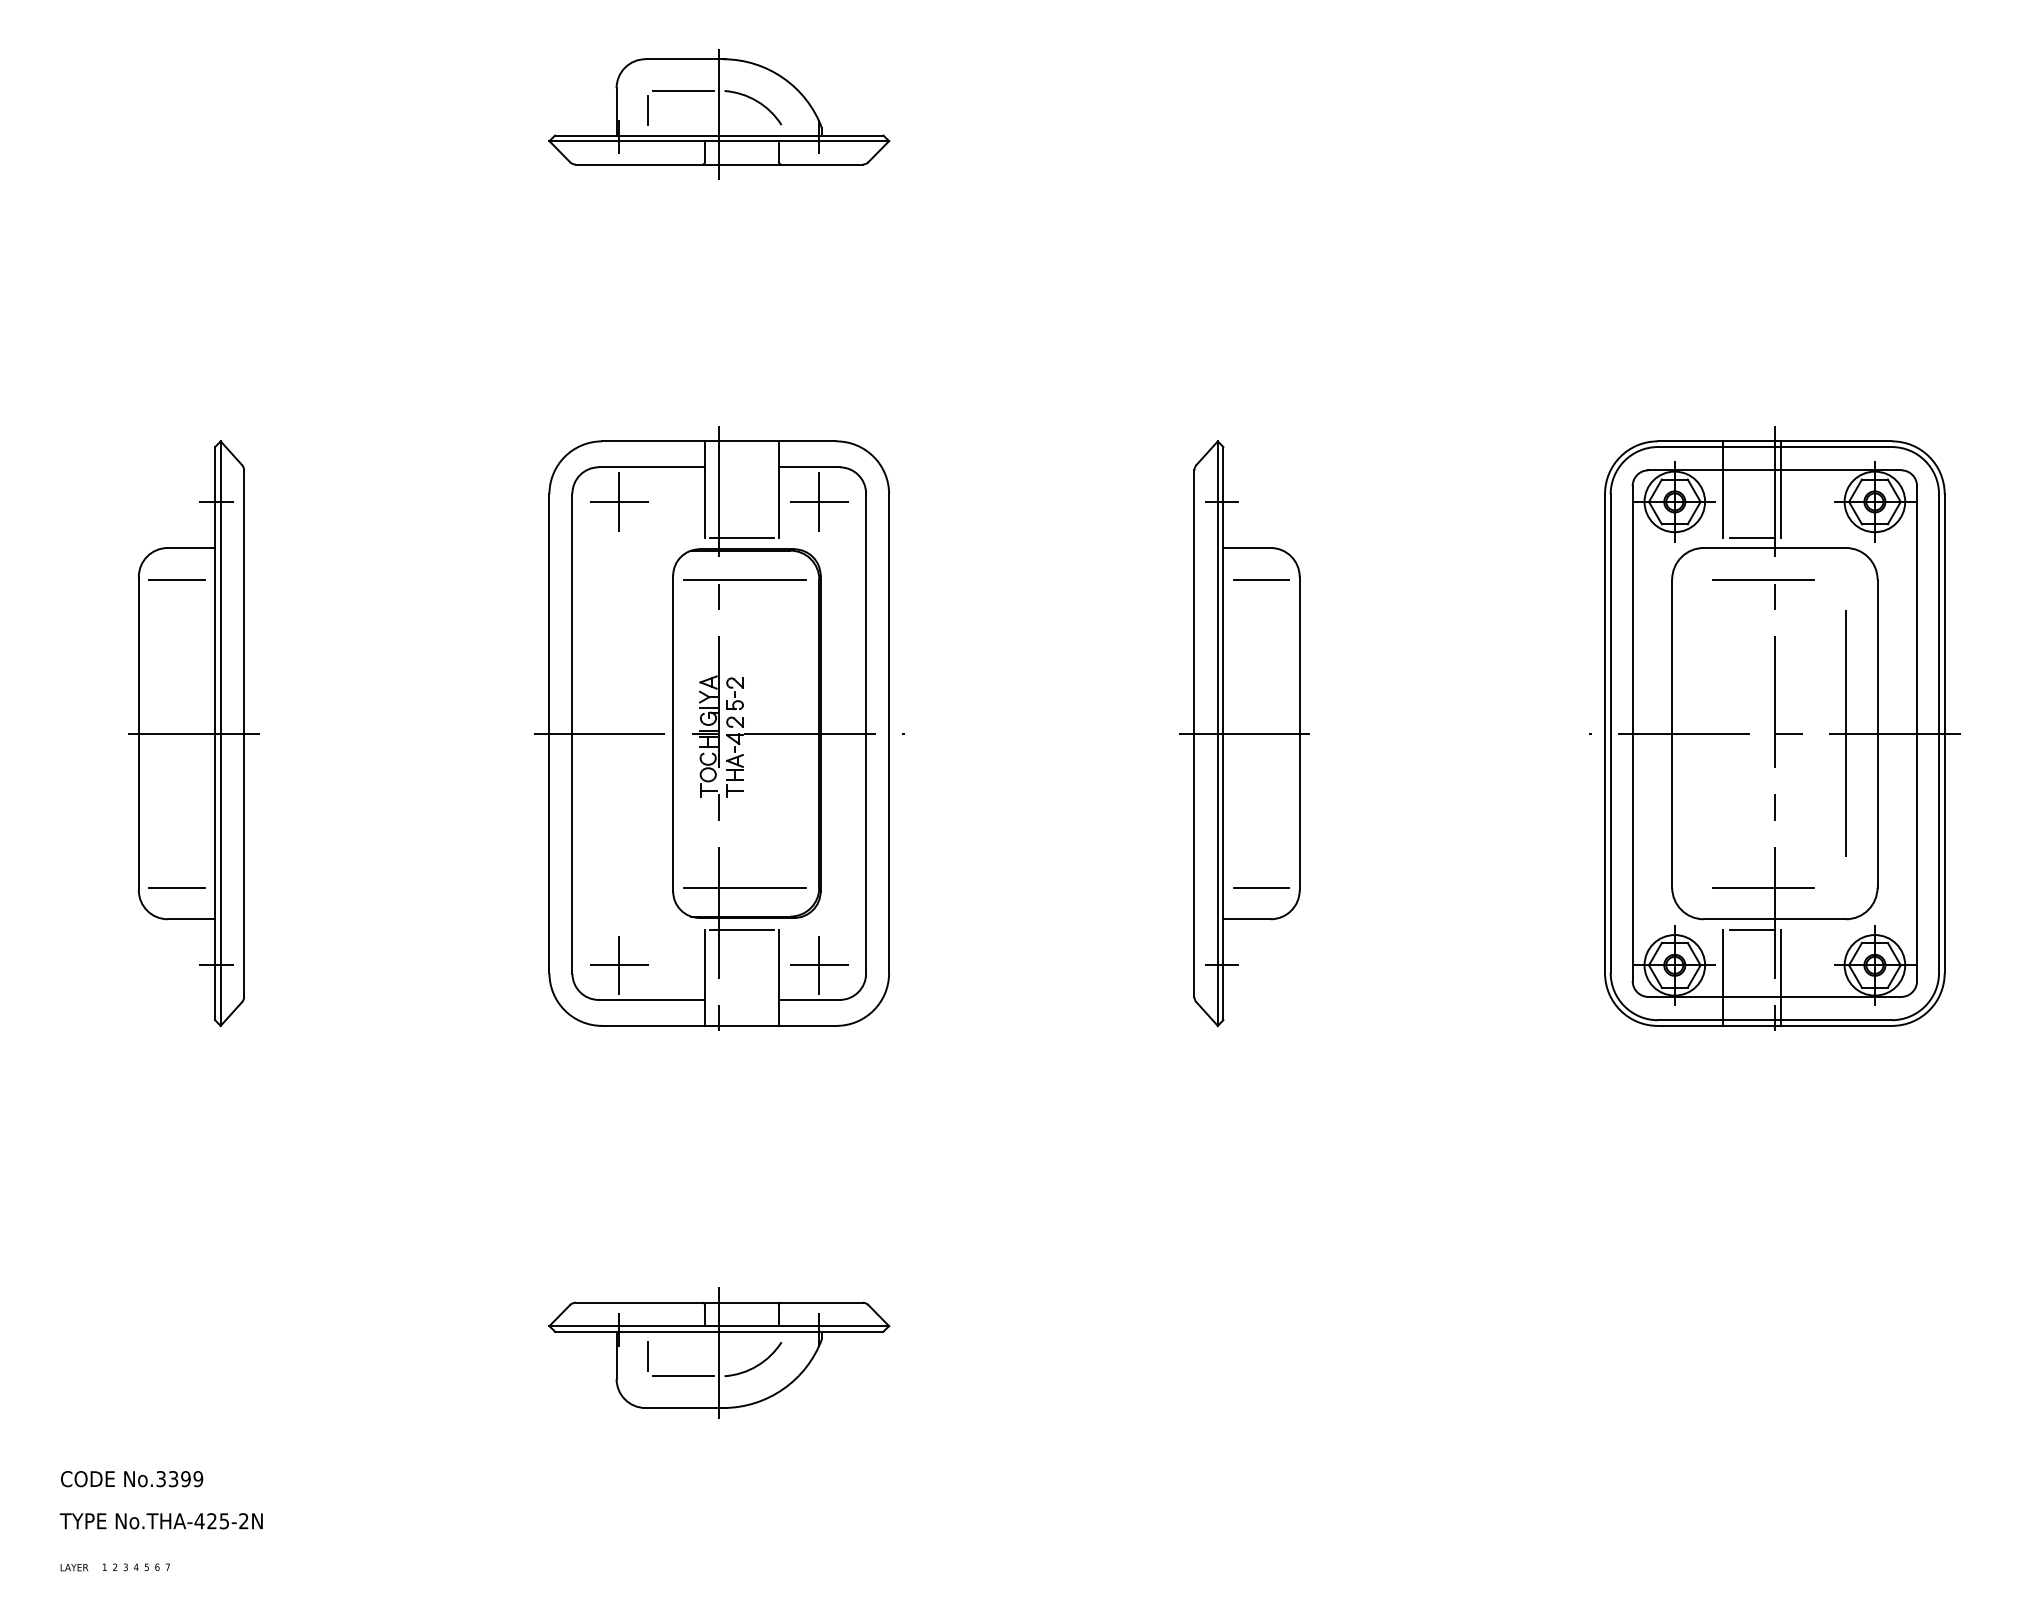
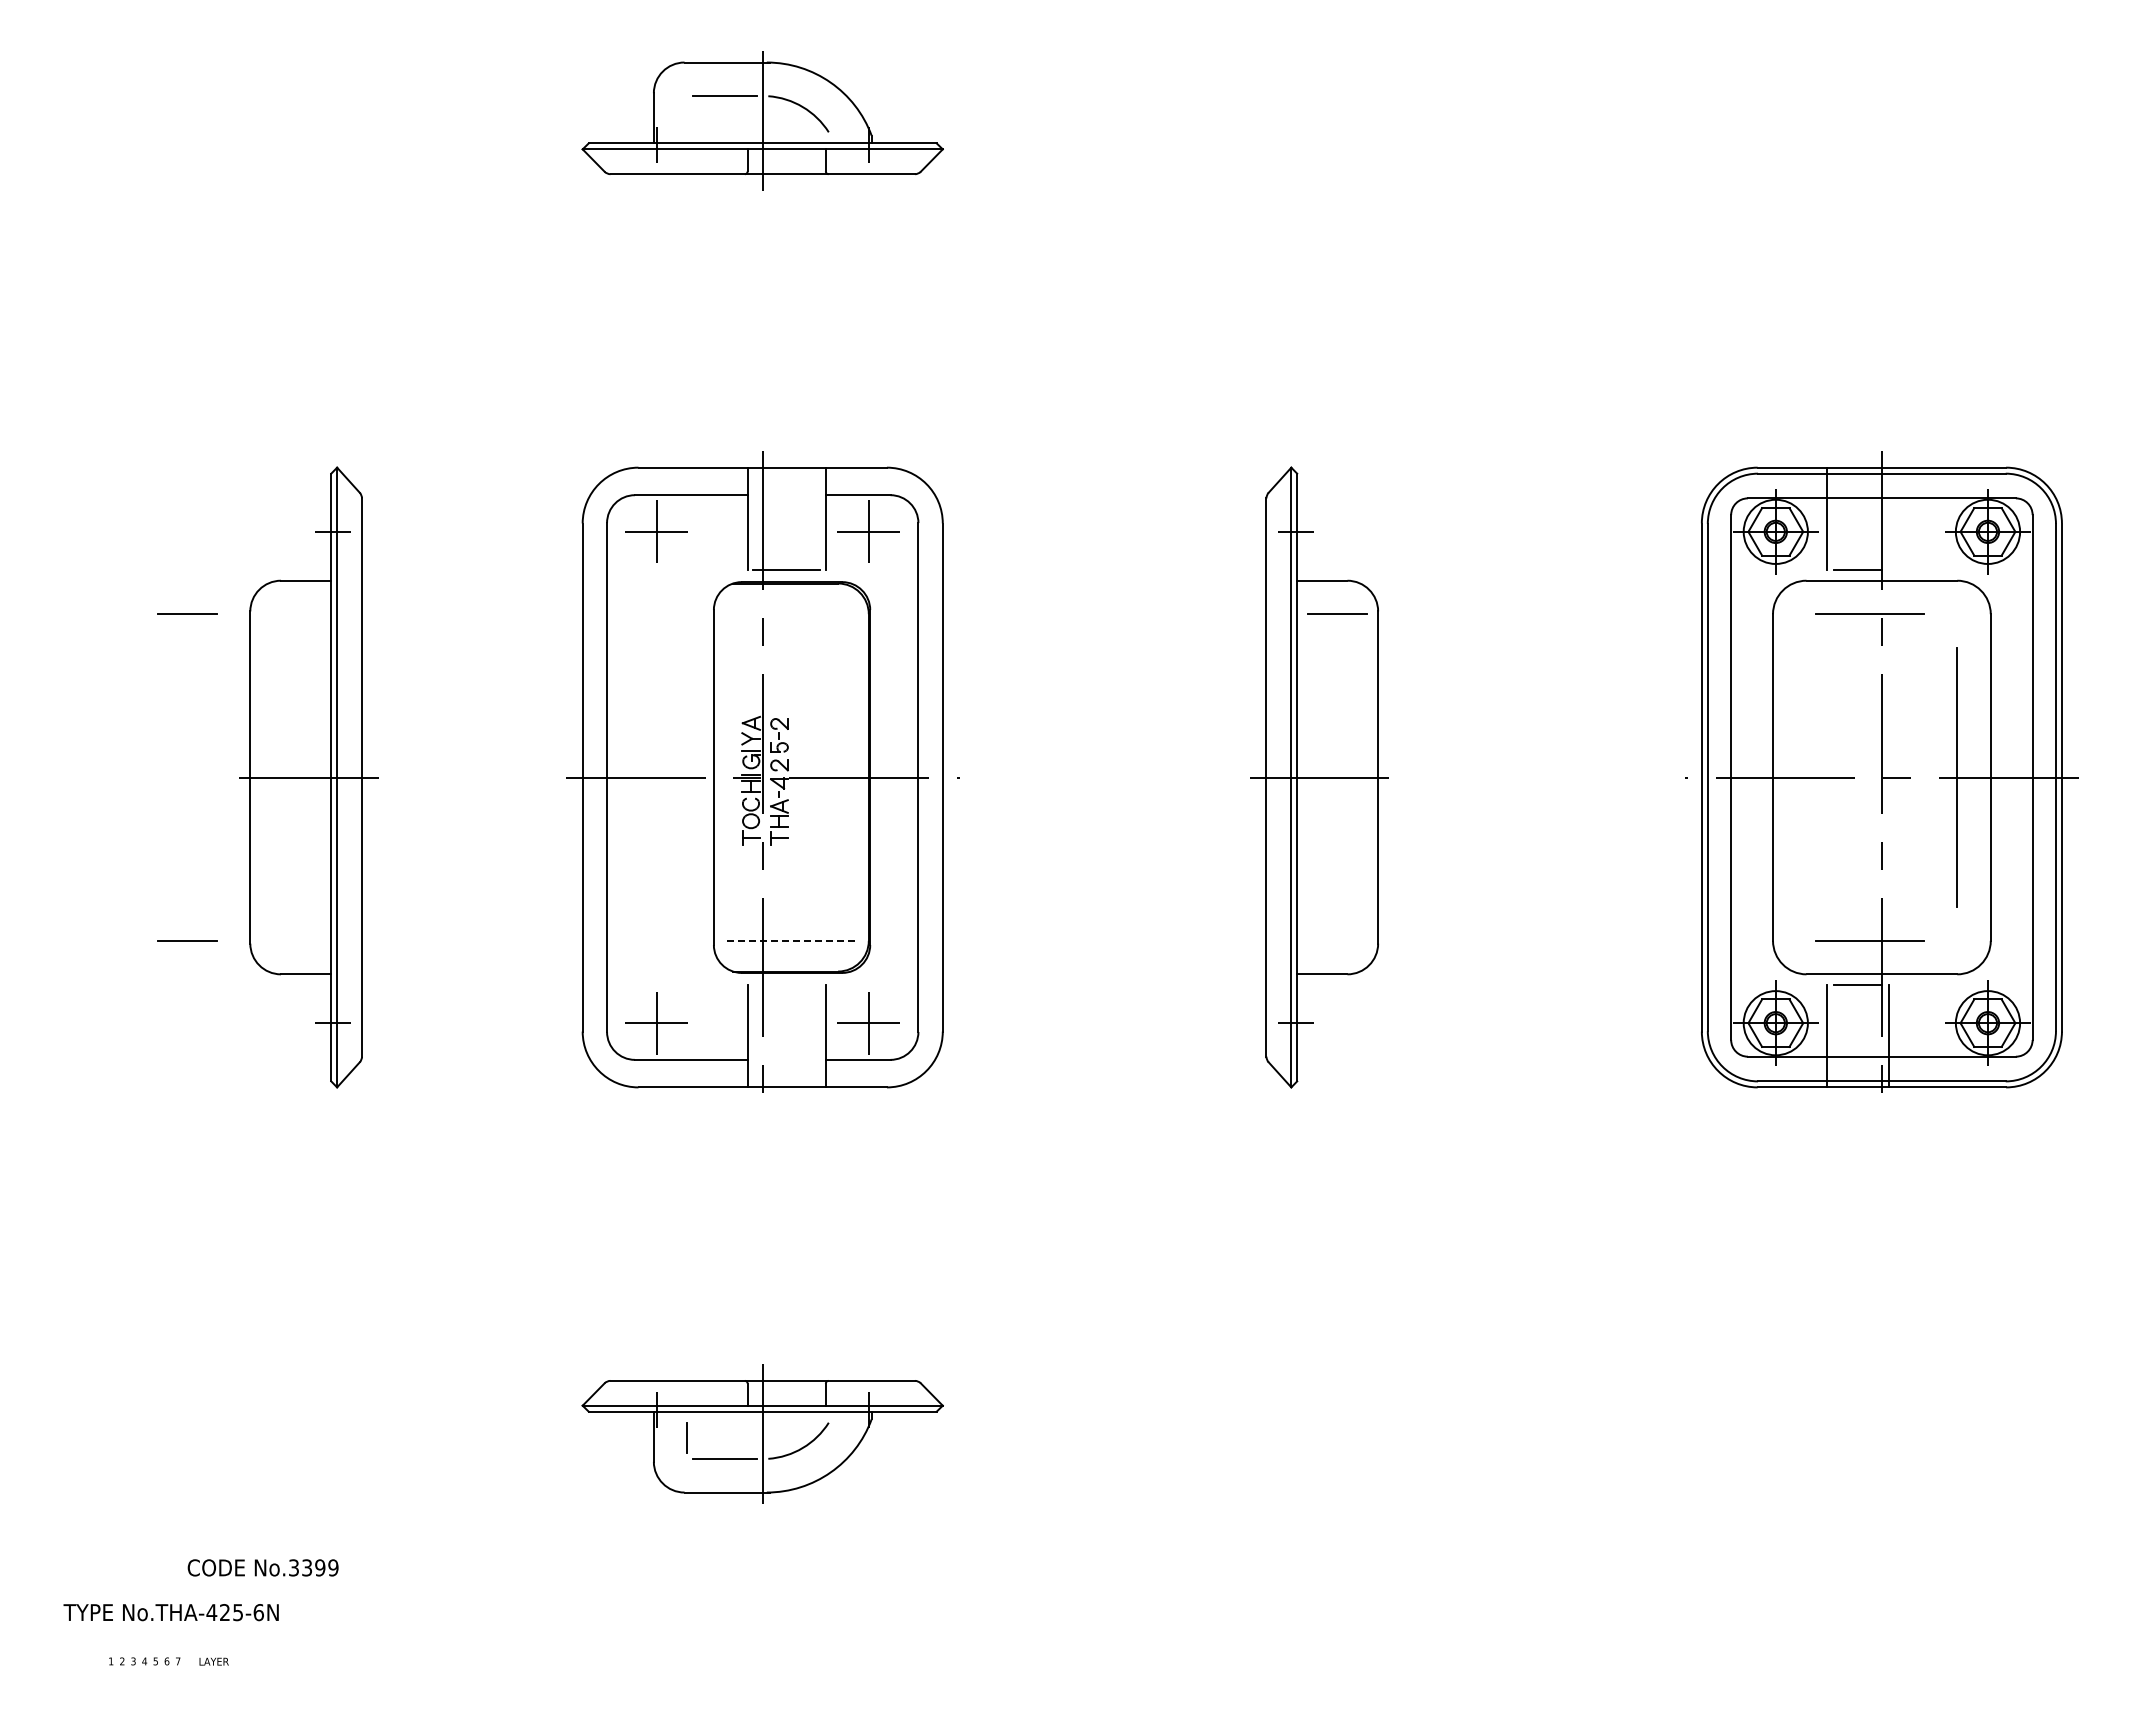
line: (648, 110) -> (687, 116), removed
line: (1781, 489) -> (1888, 518), removed
line: (744, 579) -> (789, 614), removed
part: (193, 733) -> (308, 777), moved
line: (744, 887) -> (789, 940), solid -> dashed
line: (1261, 887) -> (1337, 940), removed
line: (741, 929) -> (786, 985), removed
text: (131, 1478) -> (262, 1567), moved
text: (243, 1521) -> (258, 1612), No.THA-425-2N -> No.THA-425-6N
text: (73, 1567) -> (213, 1661), moved

